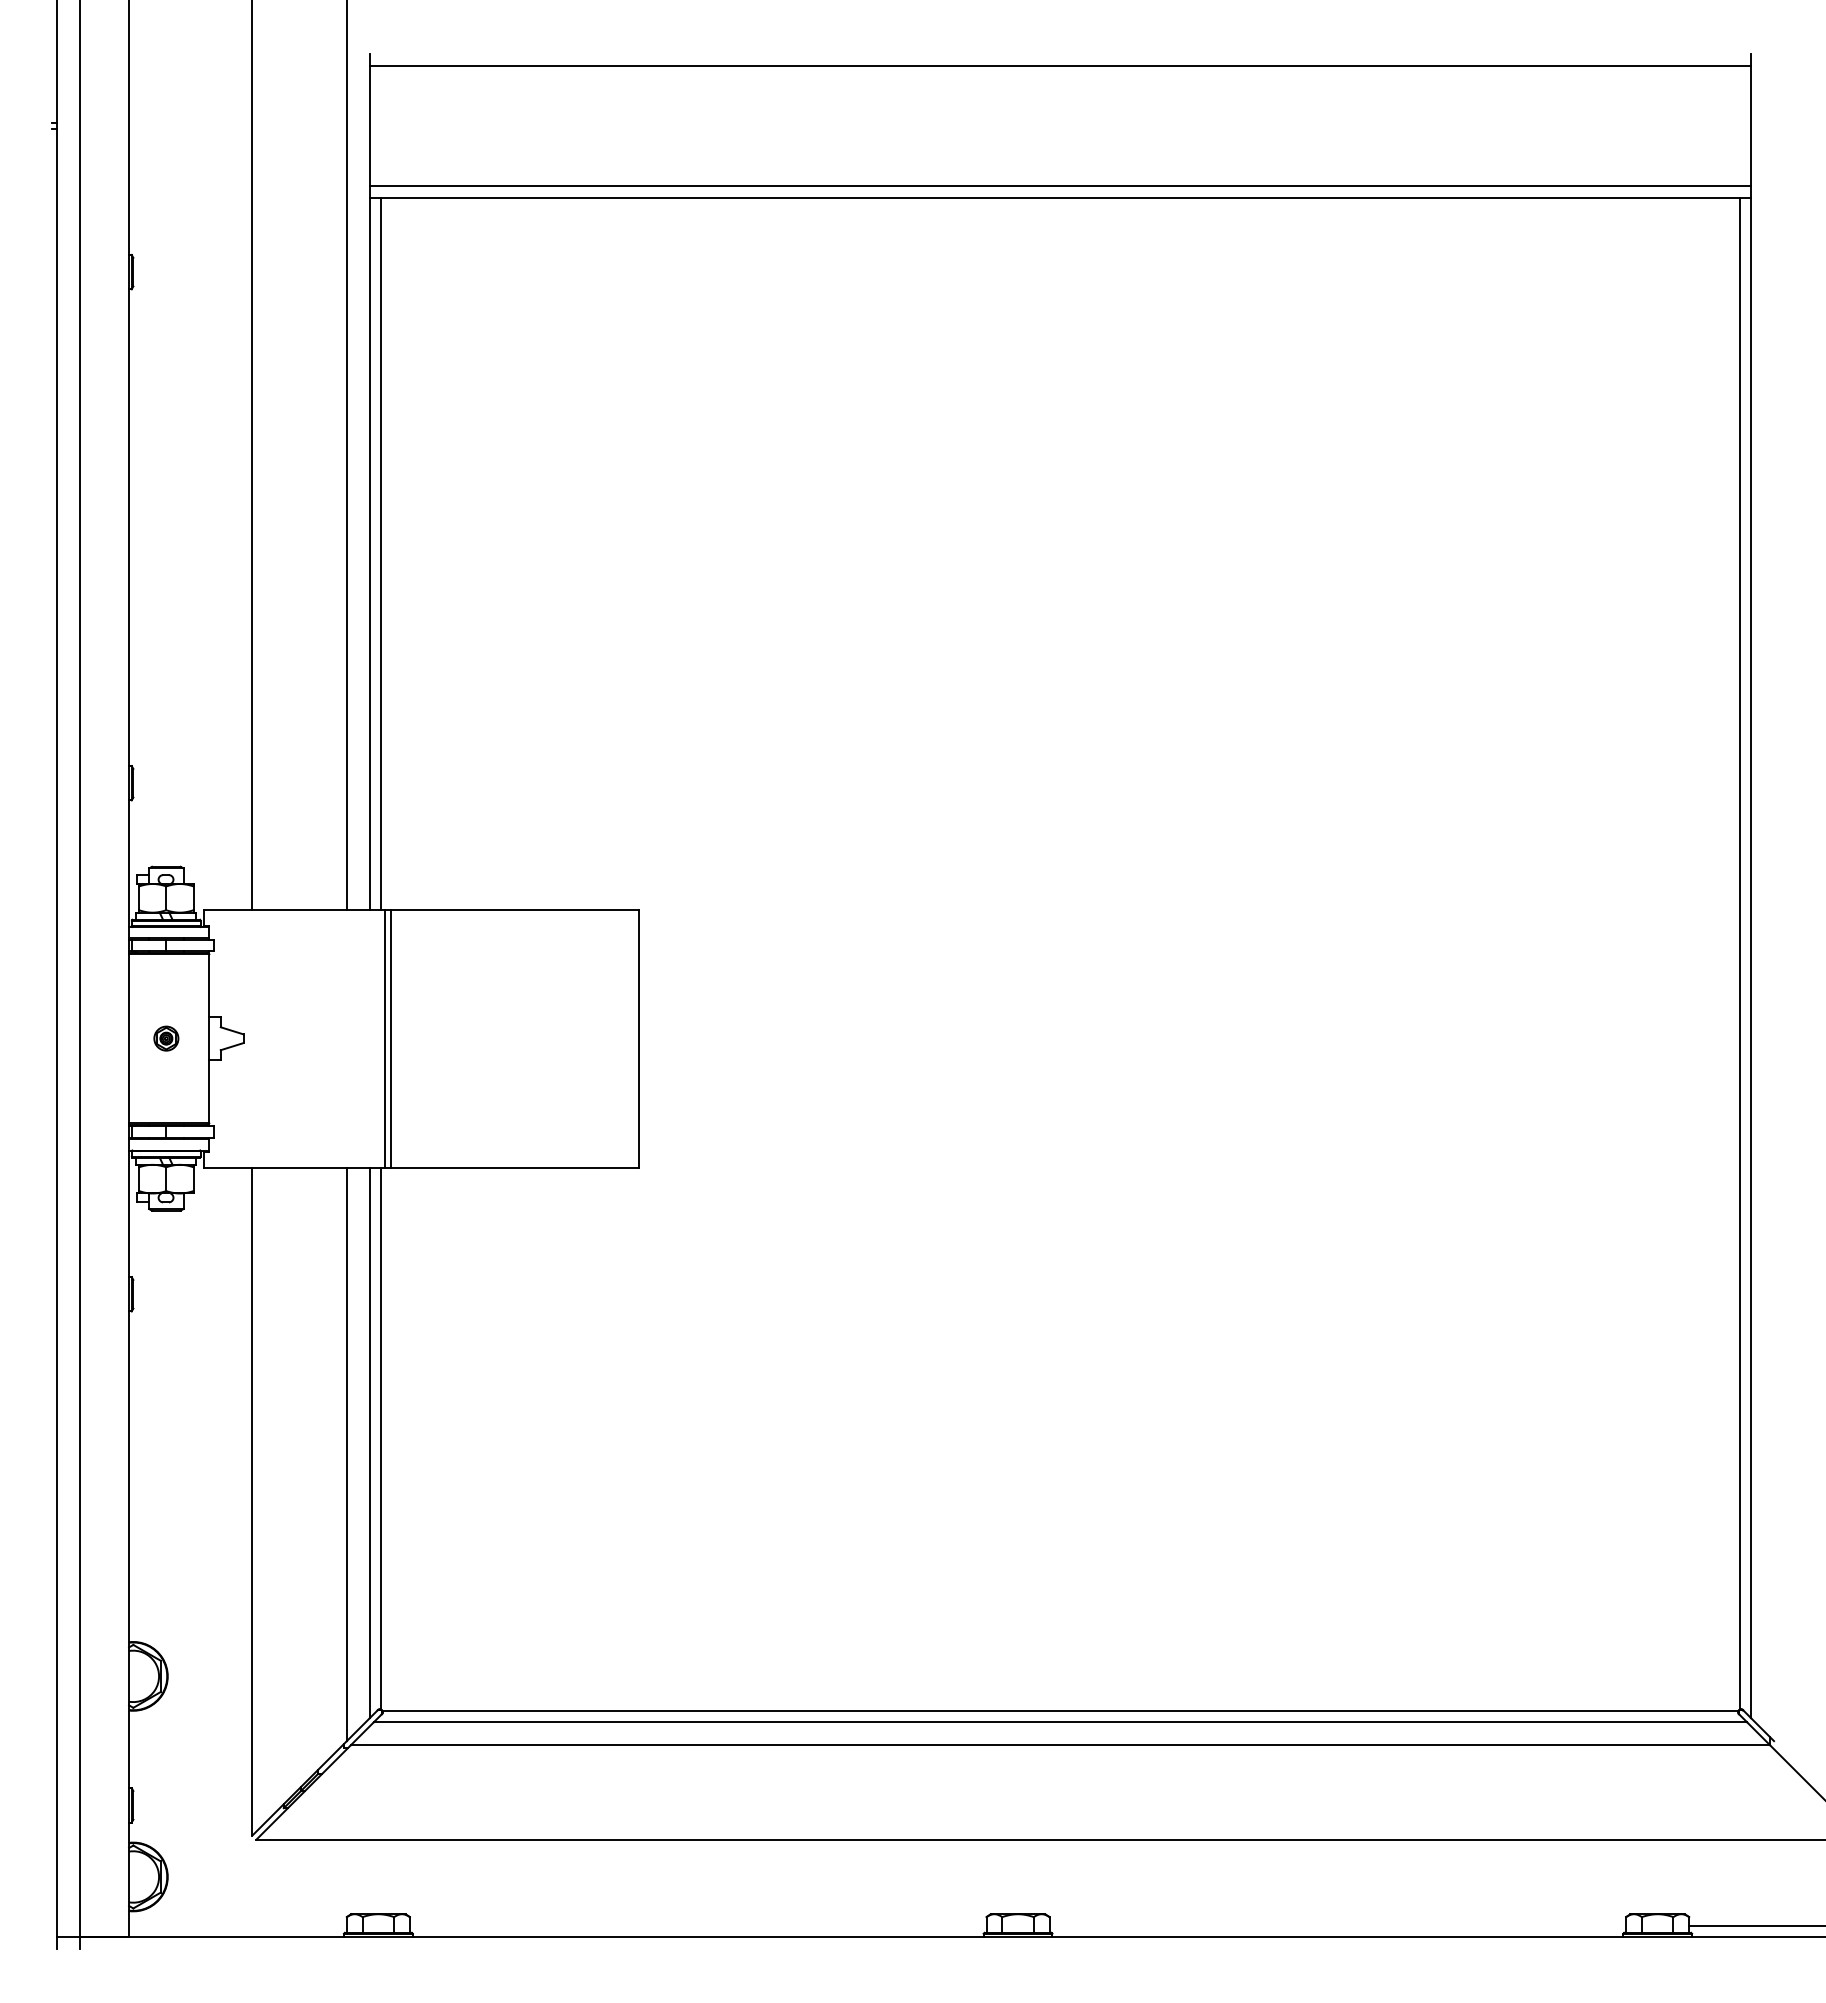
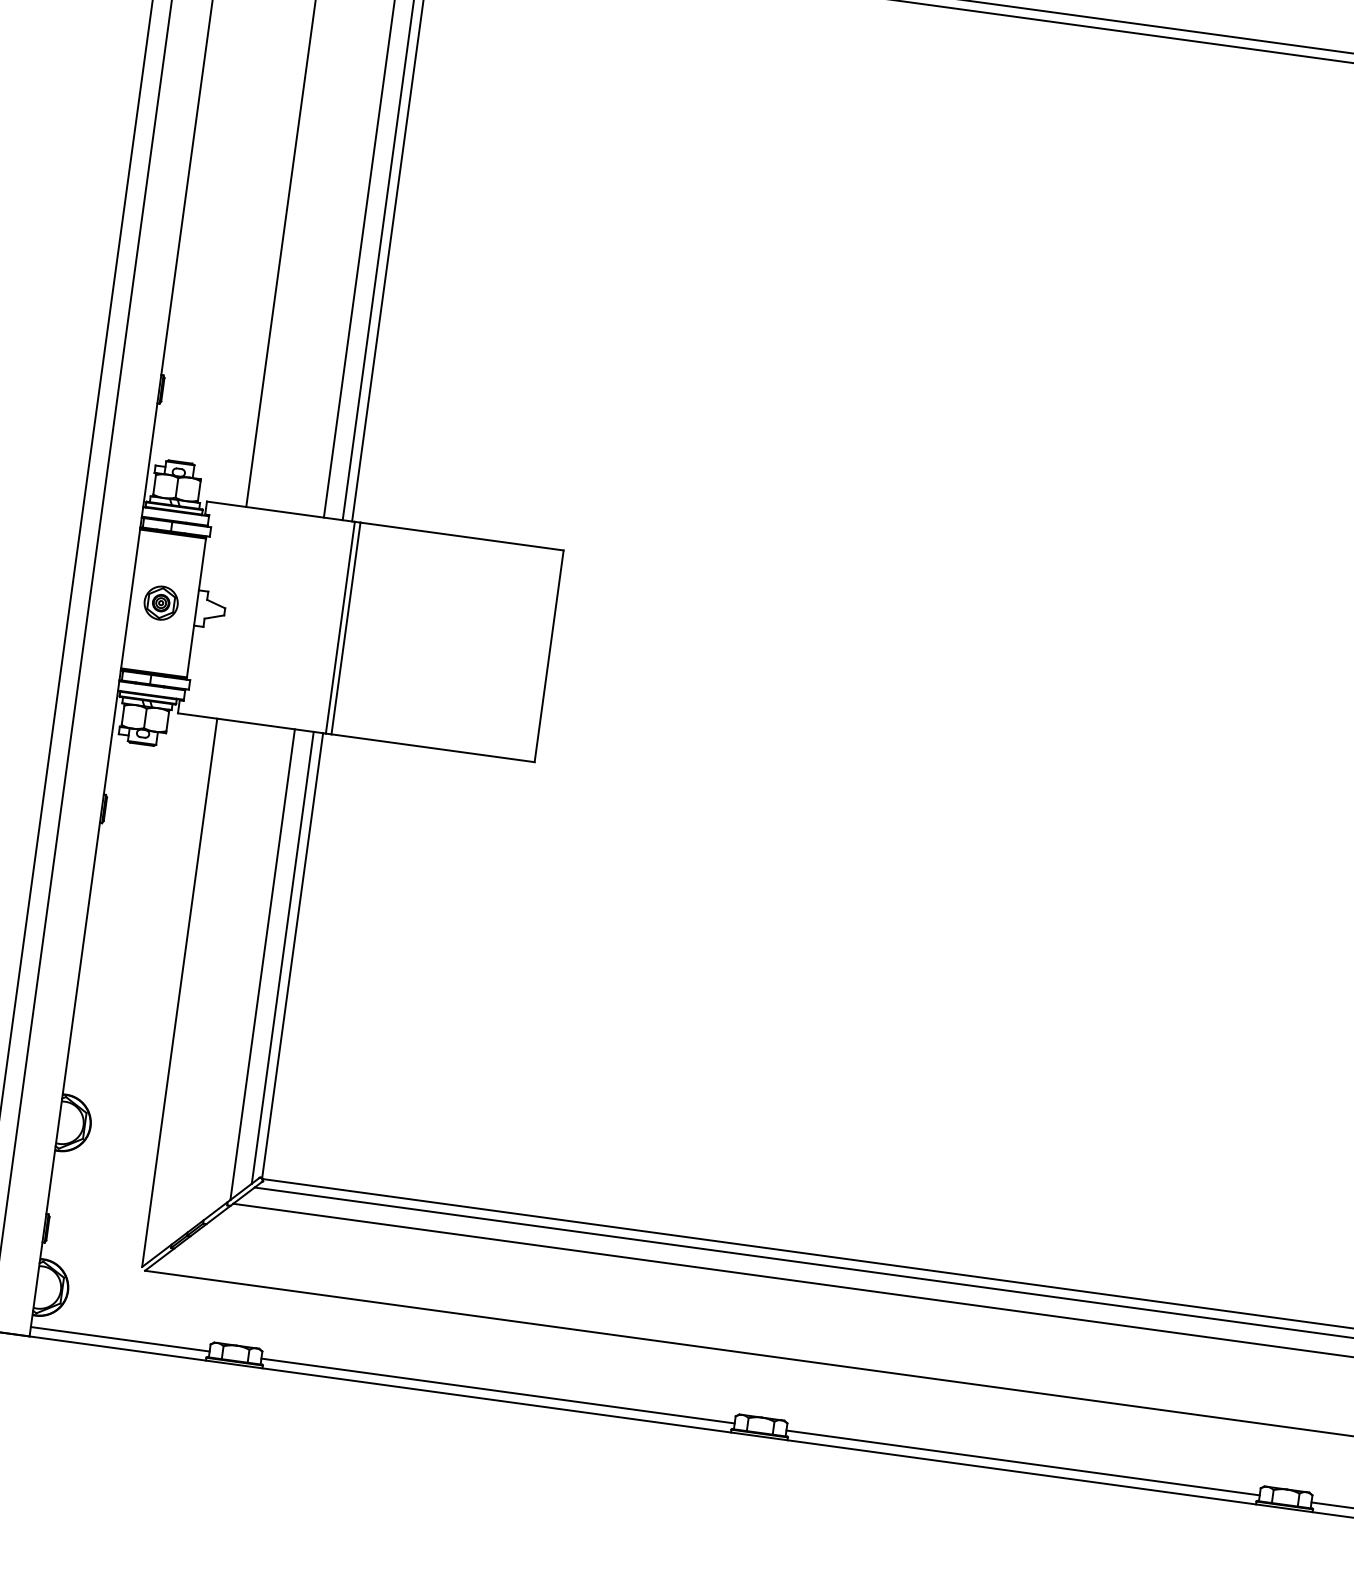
part: (166, 1038) -> (161, 602), size x1.67
line: (237, 1925) -> (119, 1339), added
line: (697, 1925) -> (497, 1390), added
line: (1337, 1925) -> (1022, 1462), added

